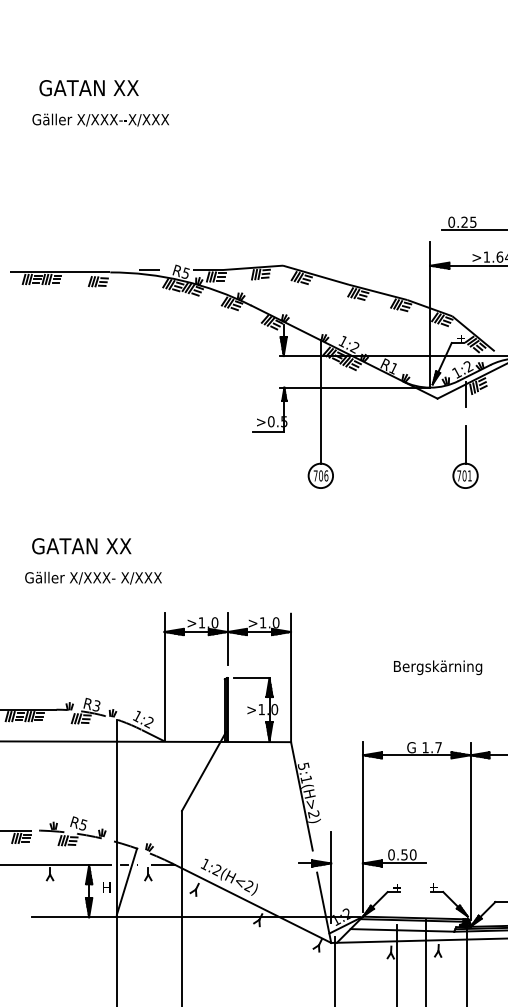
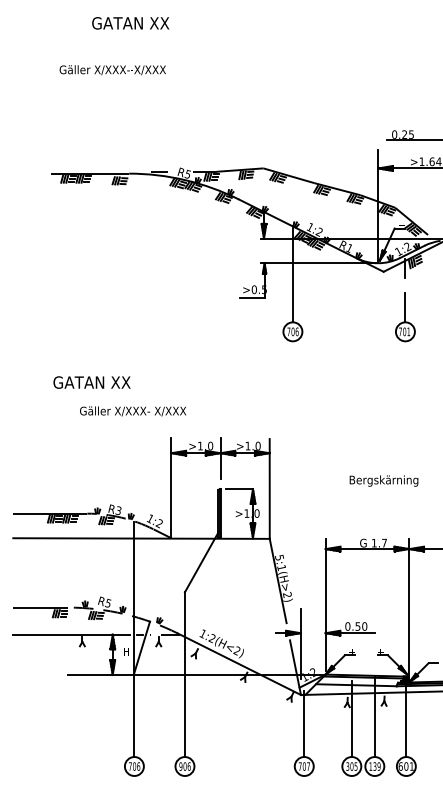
text: (88, 88) -> (130, 23), moved
text: (100, 120) -> (112, 70), moved
text: (81, 546) -> (91, 382), moved
text: (93, 578) -> (133, 411), moved

